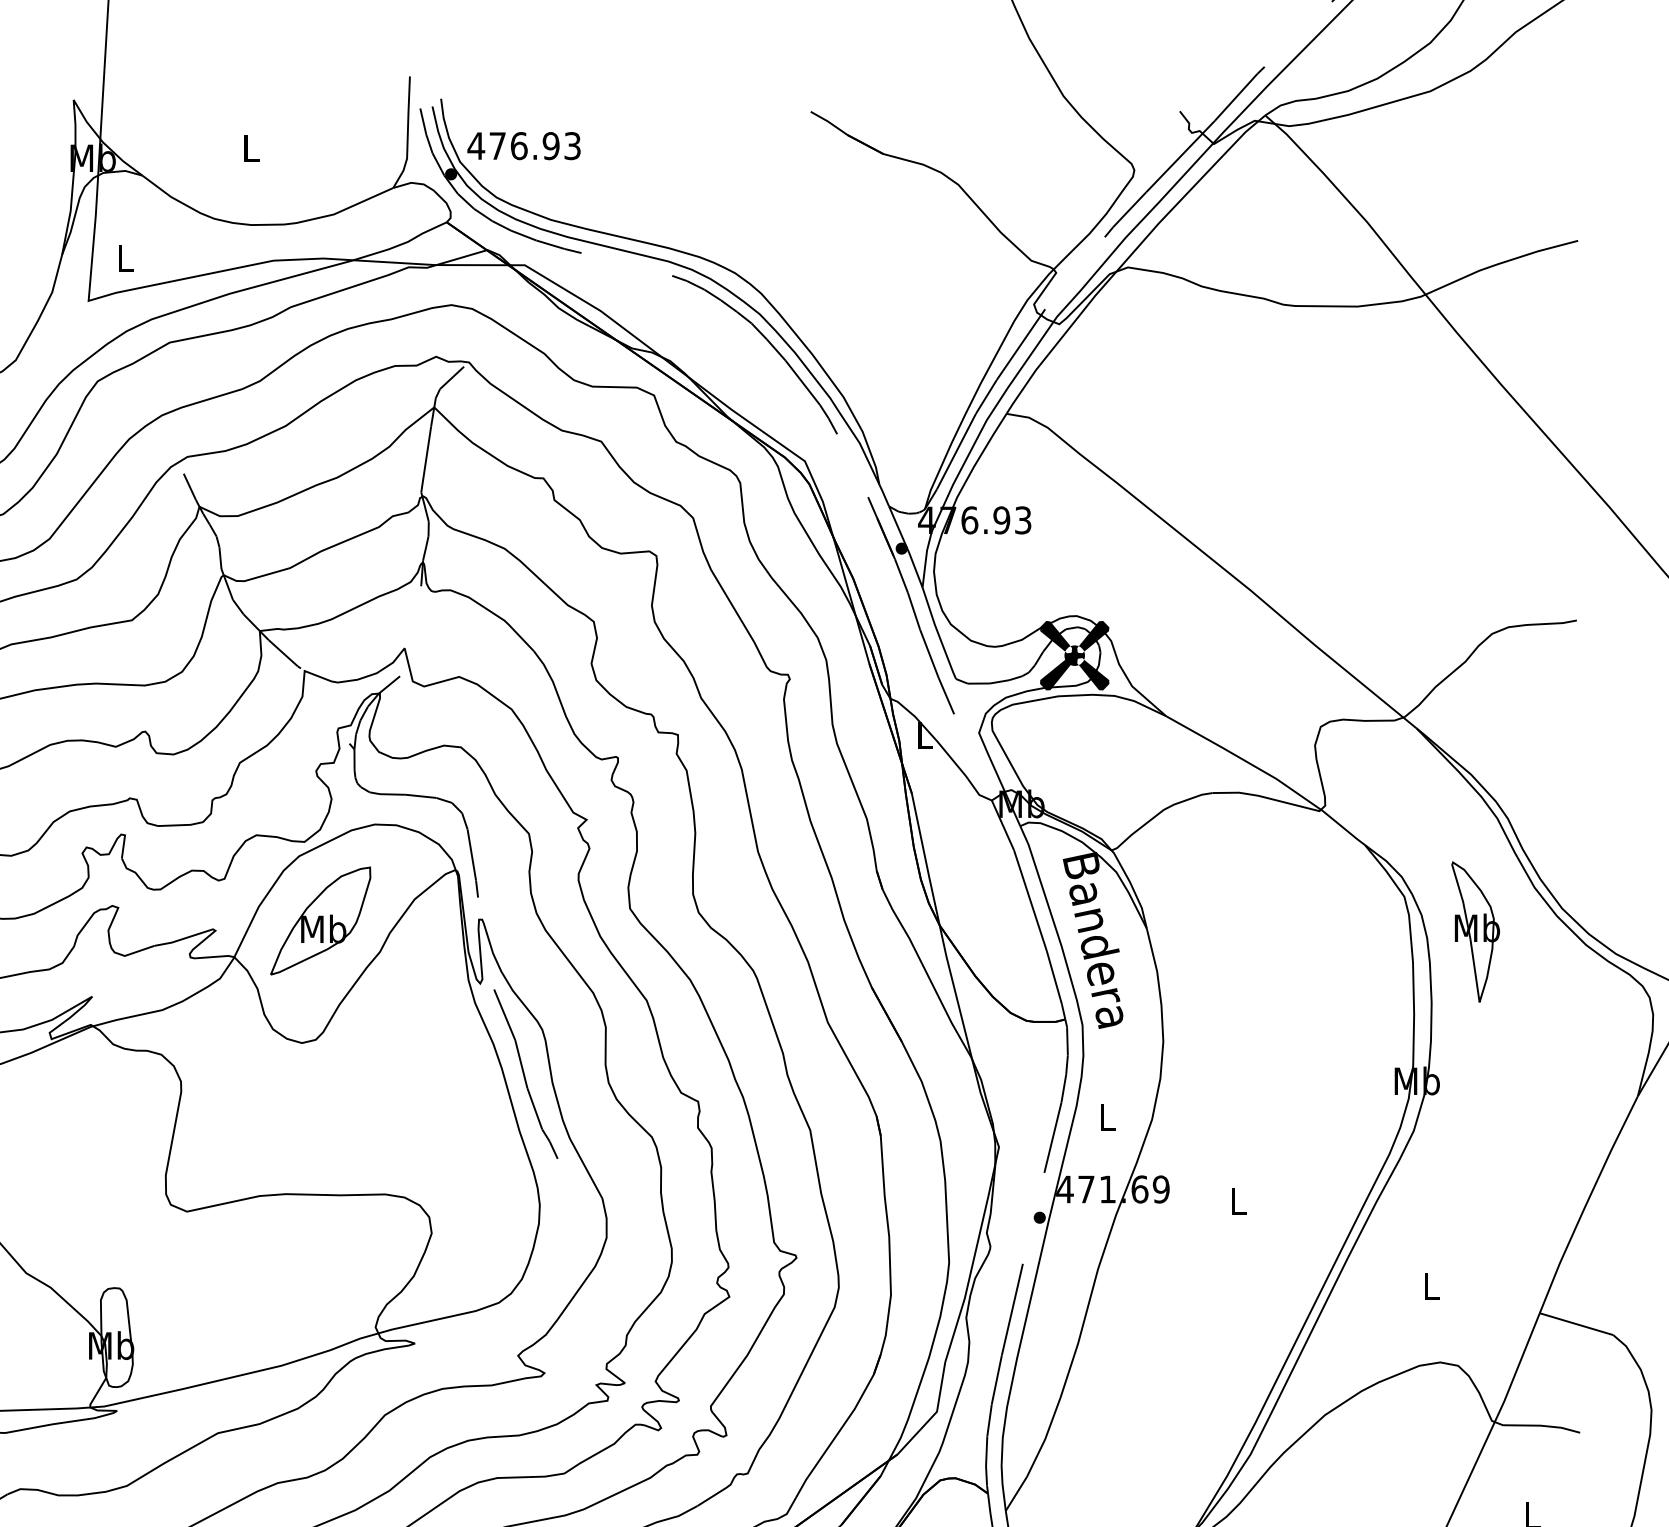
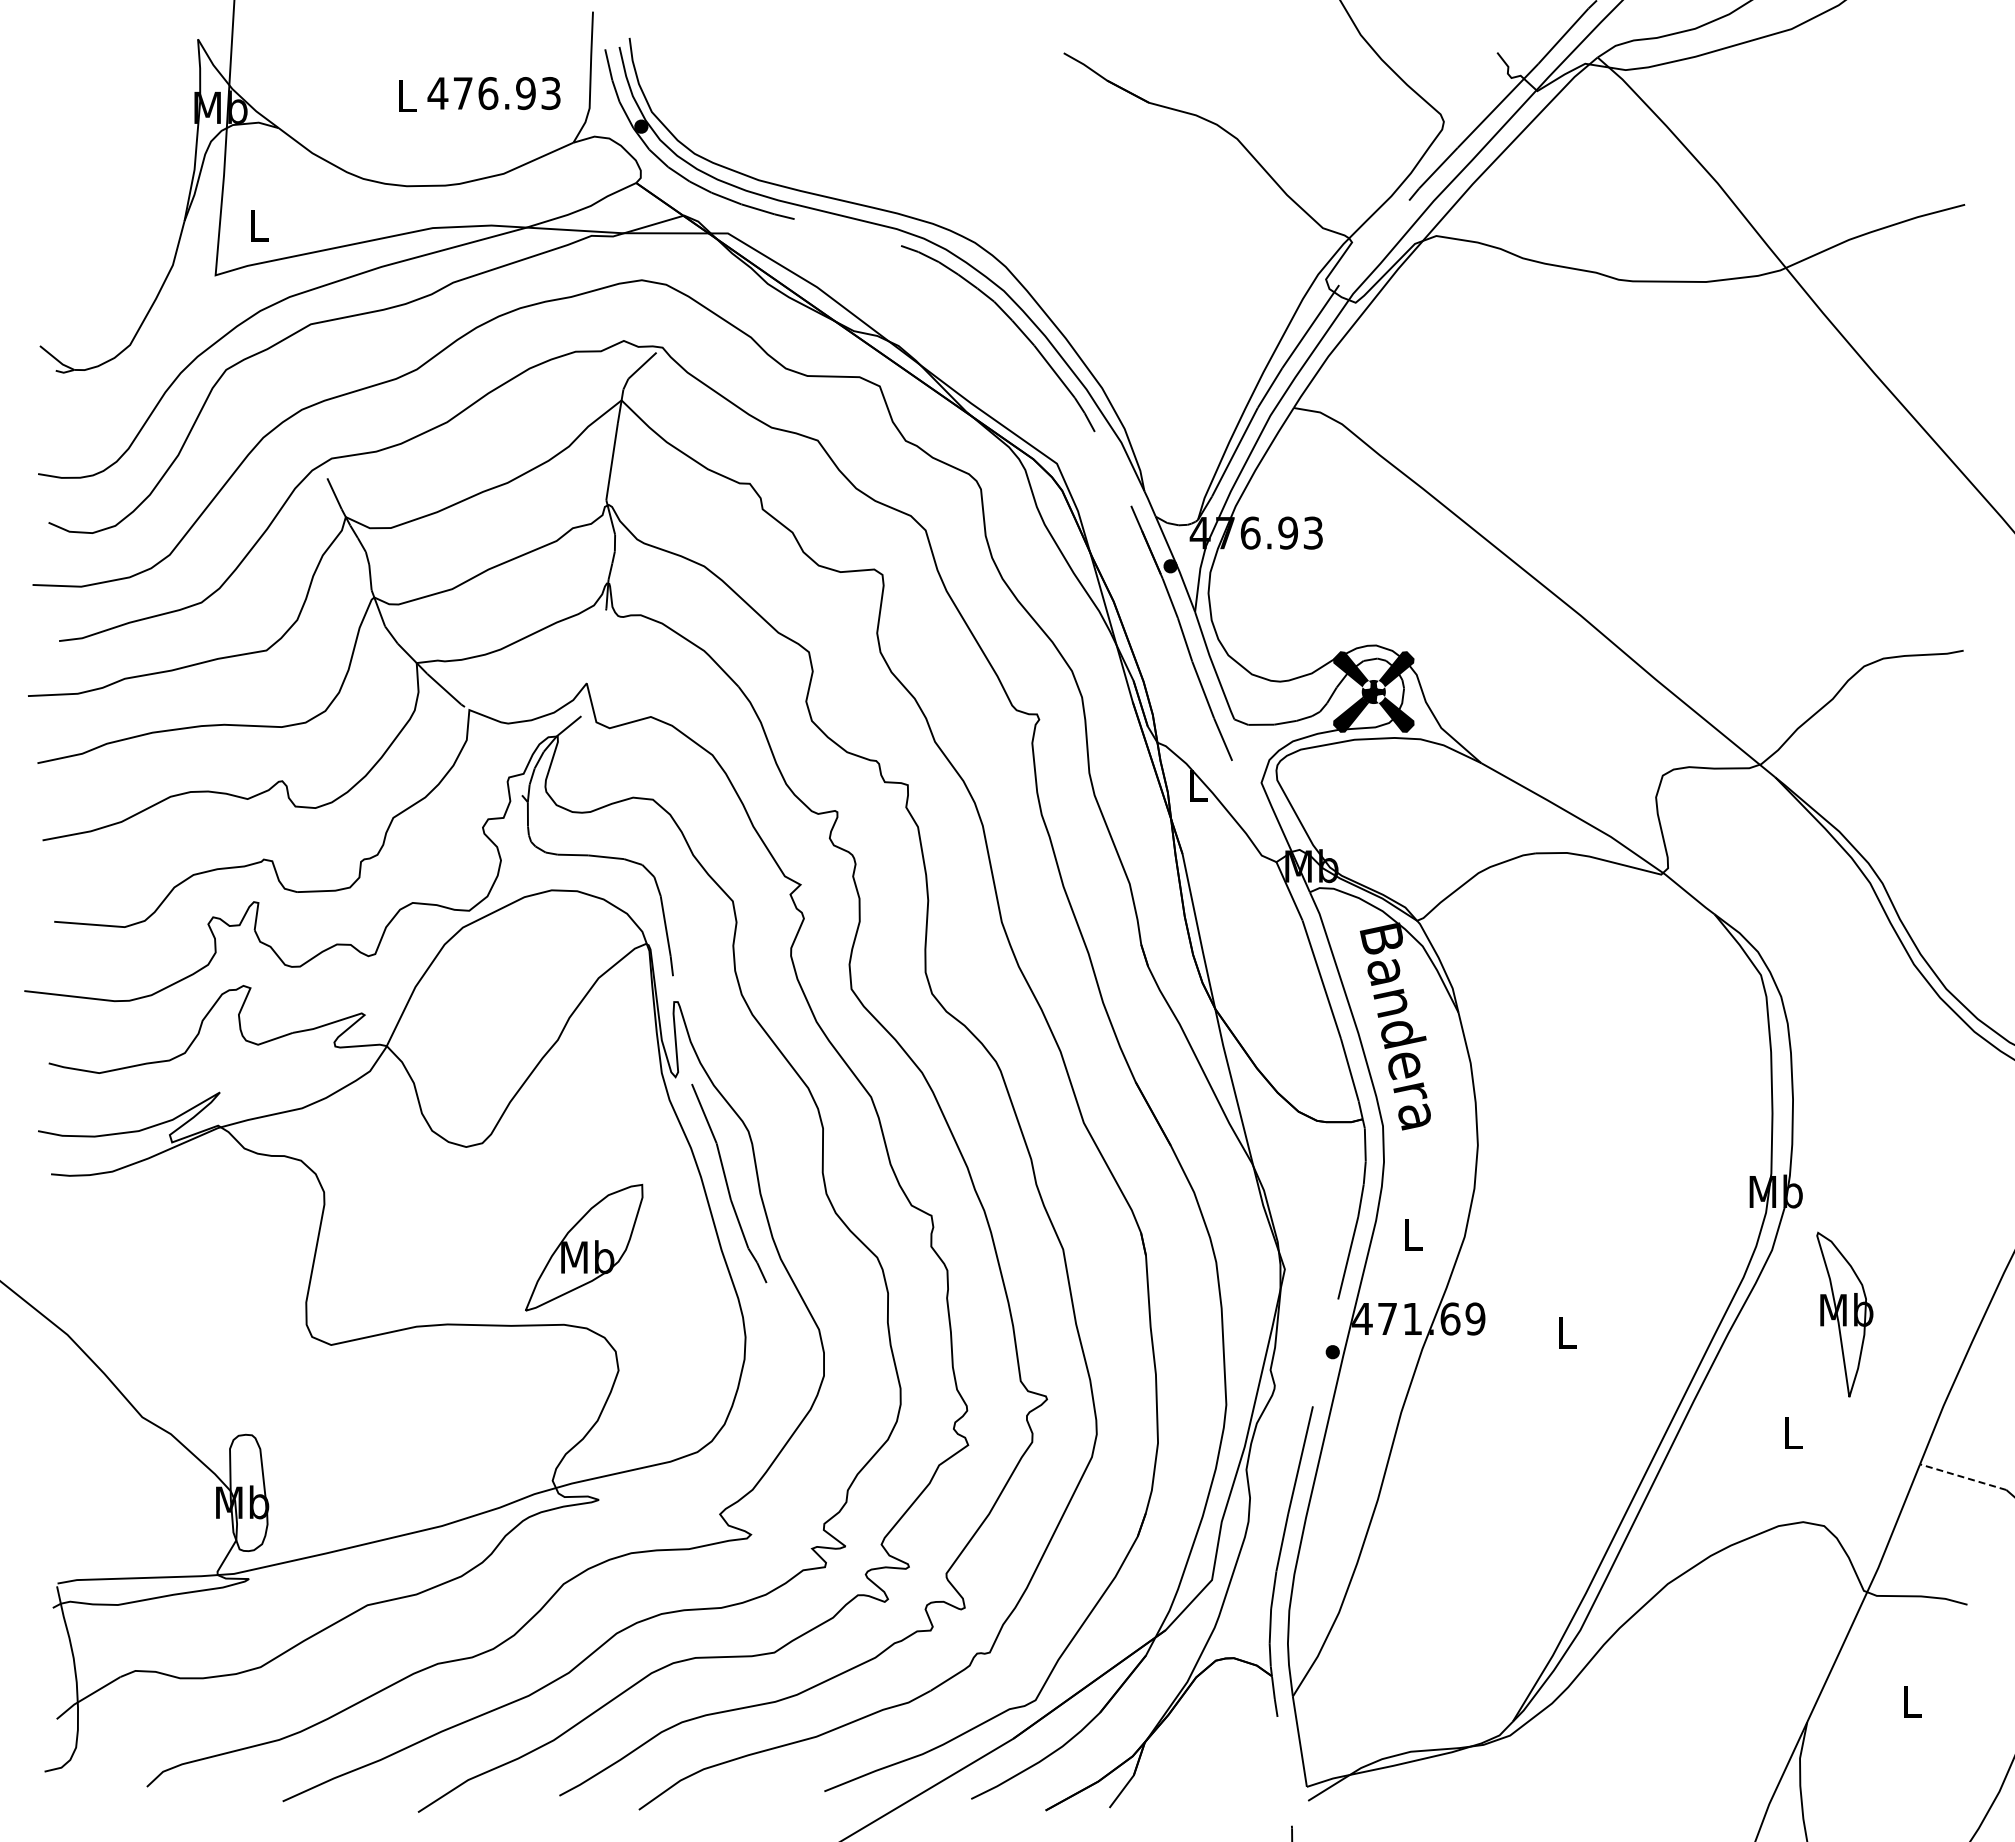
text: (523, 146) -> (493, 93), moved
part: (320, 920) -> (584, 1247), moved
part: (1475, 931) -> (1844, 1314), moved
line: (1575, 1324) -> (1962, 1477), solid -> dashed

